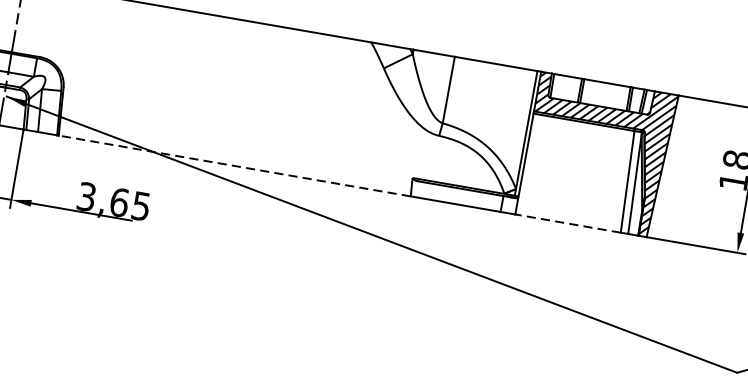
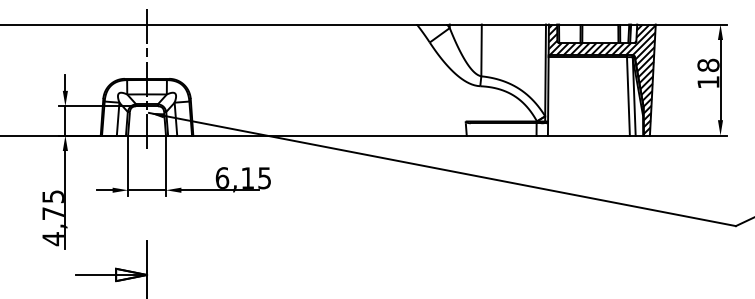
line: (235, 165) -> (330, 135), dashed -> solid
text: (102, 198) -> (234, 177), 3,65 -> 6,15
line: (567, 223) -> (588, 135), dashed -> solid

